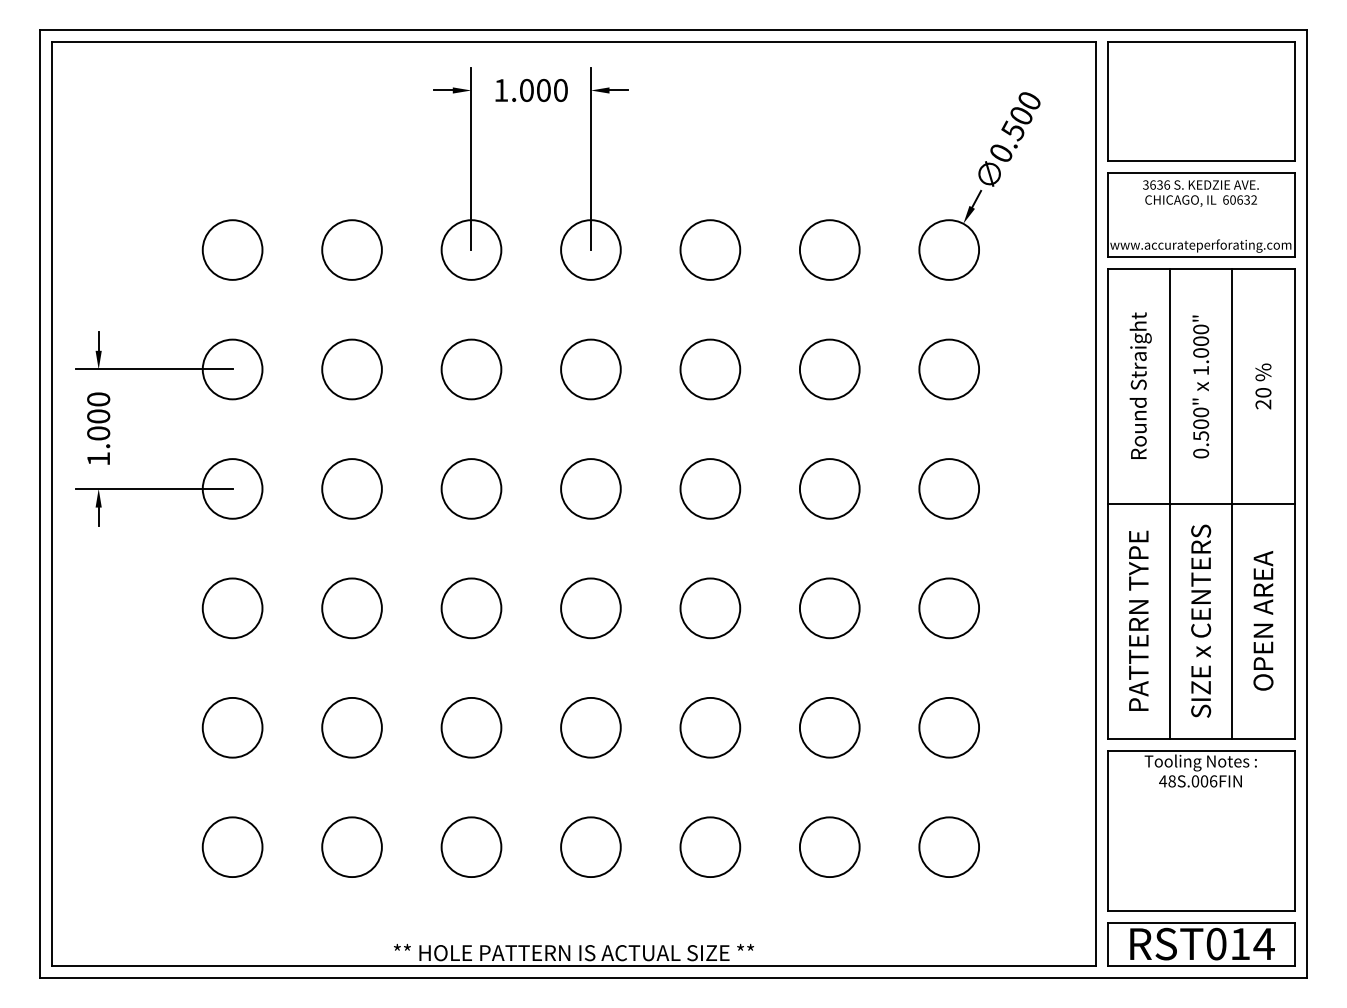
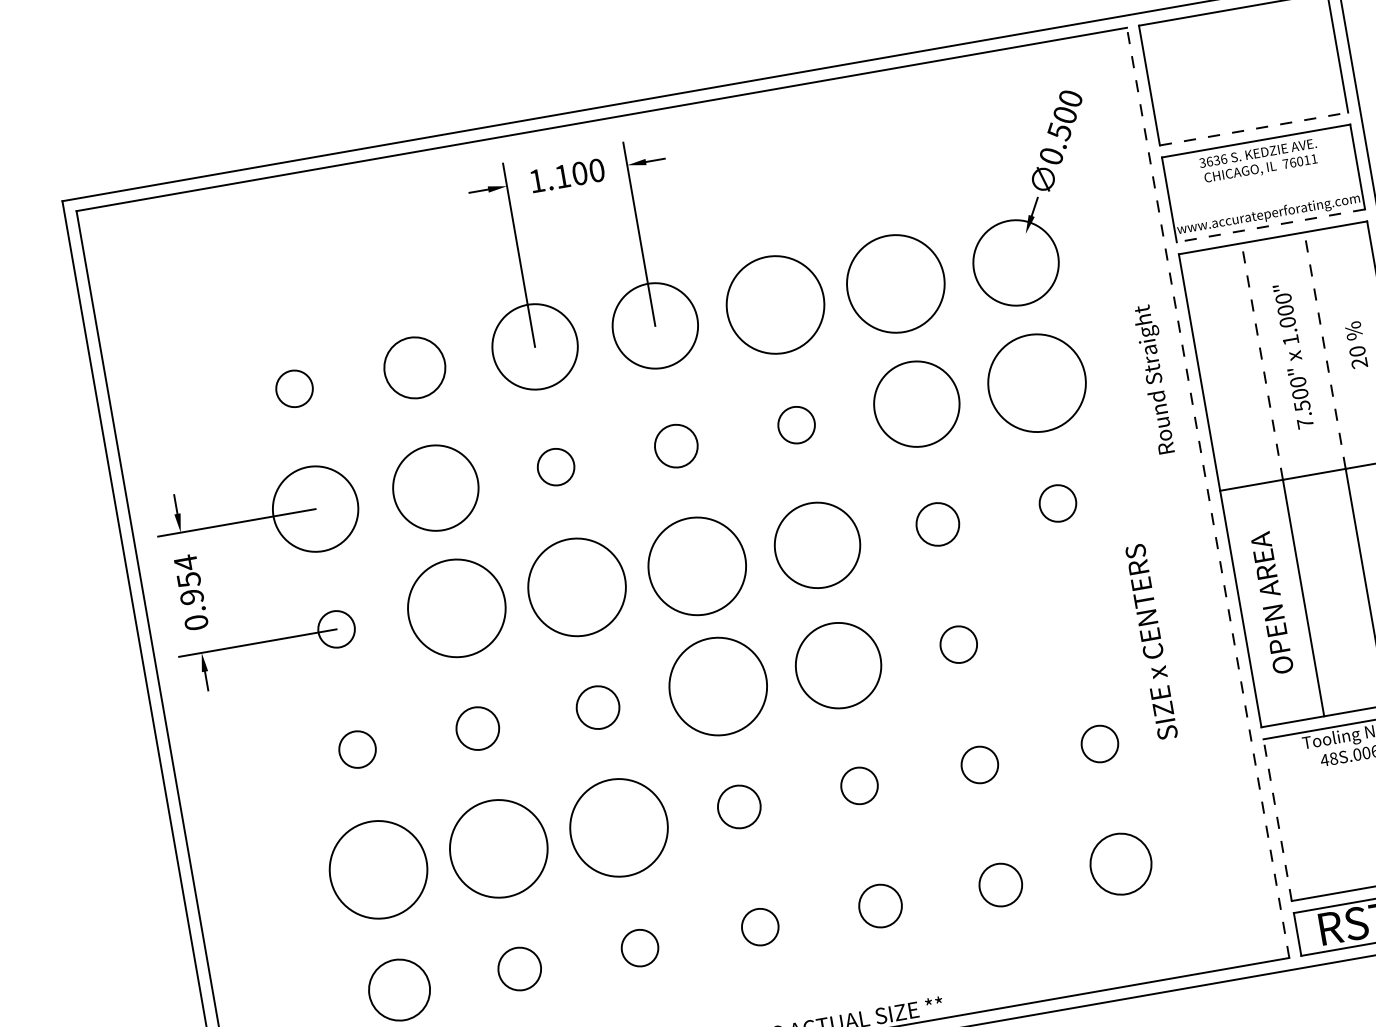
text: (526, 89) -> (562, 175), 1.000 -> 1.100
line: (1201, 160) -> (1254, 128), solid -> dashed
text: (1240, 199) -> (1300, 160), 60632 -> 76011
circle: (232, 249) -> (294, 388), size x0.6
circle: (471, 249) -> (535, 346), size x1.4
circle: (590, 249) -> (654, 325), size x1.4
circle: (710, 249) -> (775, 304), size x1.6
circle: (829, 249) -> (895, 283), size x1.6
circle: (949, 249) -> (1016, 262), size x1.4
line: (1201, 257) -> (1271, 226), solid -> dashed
circle: (232, 369) -> (315, 509), size x1.4
circle: (351, 369) -> (435, 488), size x1.4
circle: (471, 369) -> (556, 467), size x0.6
circle: (590, 369) -> (675, 446), size x0.7
circle: (710, 369) -> (796, 425), size x0.6
circle: (829, 369) -> (916, 404), size x1.4
circle: (949, 369) -> (1037, 383), size x1.6
text: (1140, 385) -> (1155, 379), moved
line: (1169, 386) -> (1261, 361), solid -> dashed
line: (1232, 386) -> (1325, 350), solid -> dashed
text: (98, 428) -> (190, 592), 1.000 -> 0.954
text: (1201, 453) -> (1305, 423), 0.500" -> 7.500"
circle: (232, 488) -> (336, 628), size x0.6
circle: (351, 488) -> (456, 608), size x1.6
circle: (471, 488) -> (577, 586), size x1.6
circle: (590, 488) -> (696, 566), size x1.6
circle: (710, 488) -> (817, 544), size x1.4
circle: (829, 488) -> (937, 524), size x0.7
circle: (948, 488) -> (1057, 503), size x0.6
line: (1095, 503) -> (1207, 492), solid -> dashed
circle: (232, 608) -> (357, 749), size x0.6
circle: (351, 608) -> (477, 728), size x0.7
circle: (471, 608) -> (598, 707), size x0.7
circle: (590, 608) -> (717, 686), size x1.6
circle: (710, 608) -> (838, 665), size x1.4
circle: (829, 608) -> (958, 644), size x0.6
circle: (948, 608) -> (1078, 623), removed
text: (1138, 620) -> (1271, 602), PATTERN TYPE -> OPEN AREA
text: (1201, 620) -> (1151, 641), moved
circle: (232, 727) -> (378, 869), size x1.6
circle: (351, 727) -> (498, 848), size x1.6
circle: (471, 727) -> (619, 827), size x1.6
circle: (590, 727) -> (738, 806), size x0.7
circle: (710, 727) -> (859, 785), size x0.6
circle: (829, 727) -> (979, 764), size x0.6
circle: (948, 727) -> (1099, 743), size x0.6
line: (1107, 830) -> (1277, 819), solid -> dashed
circle: (351, 846) -> (519, 968), size x0.7
circle: (710, 846) -> (880, 905), size x0.7
circle: (829, 846) -> (1000, 884), size x0.7
circle: (471, 847) -> (640, 948), size x0.6
circle: (590, 847) -> (759, 927), size x0.6

